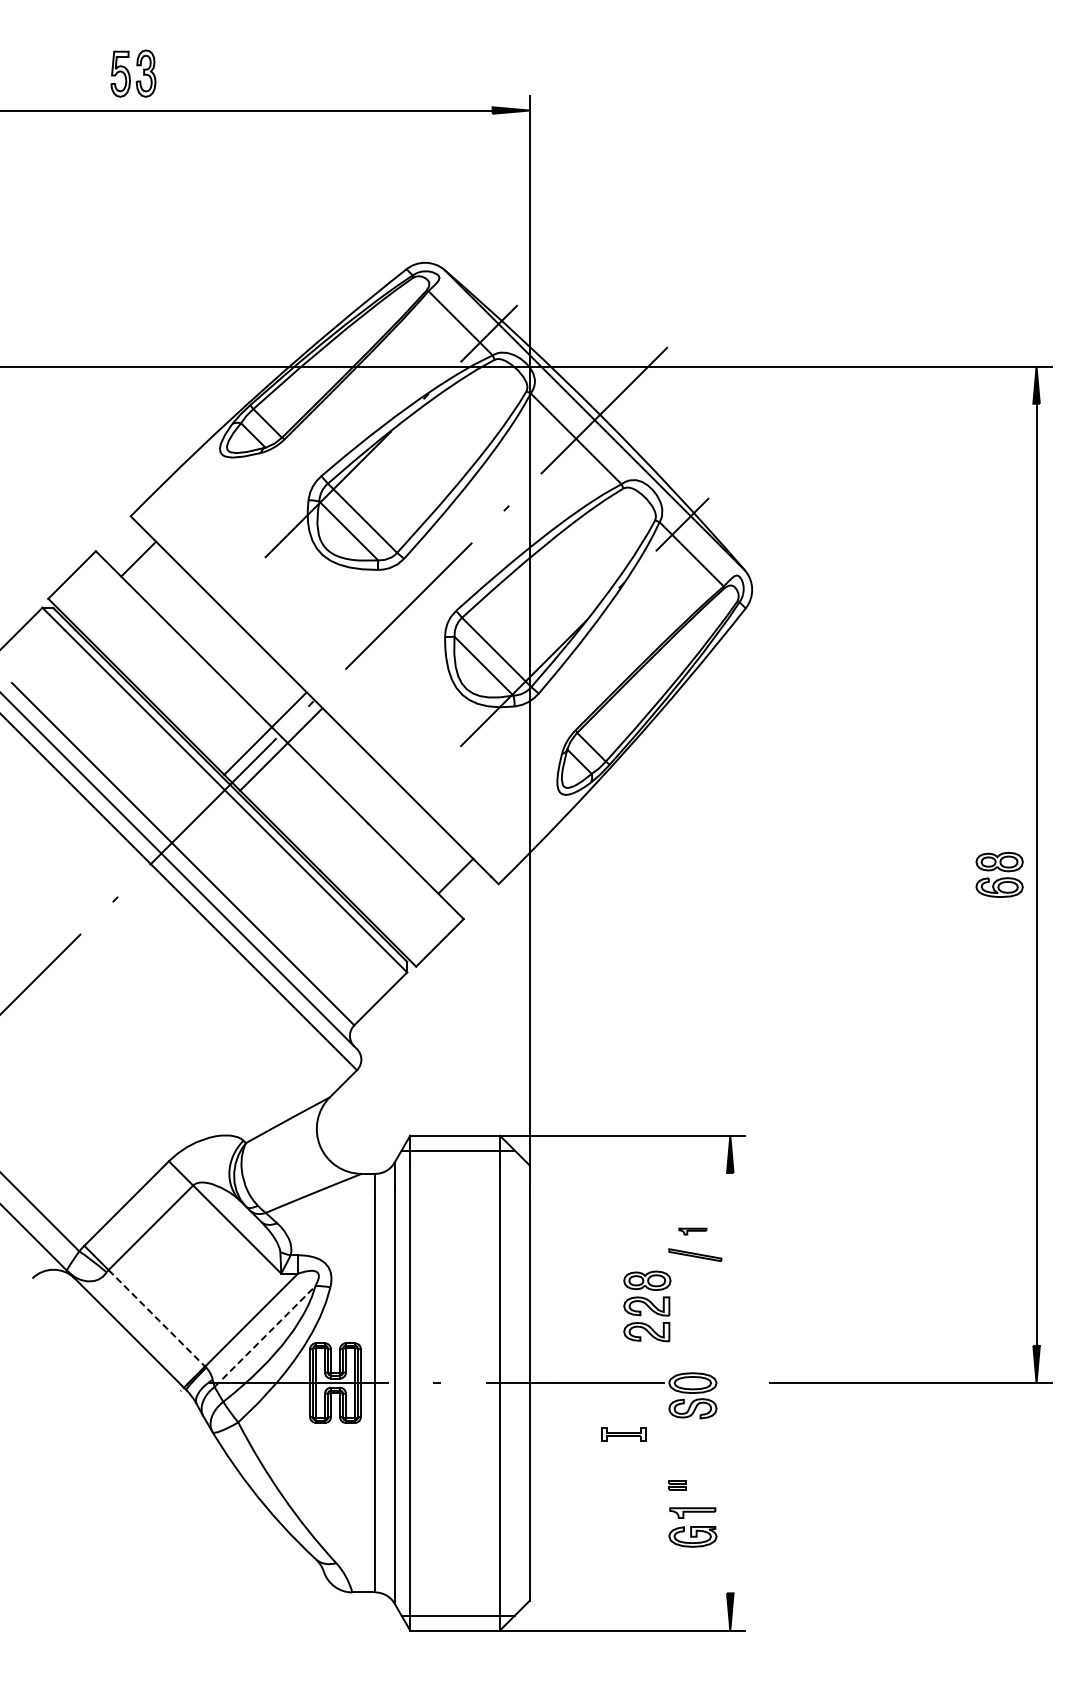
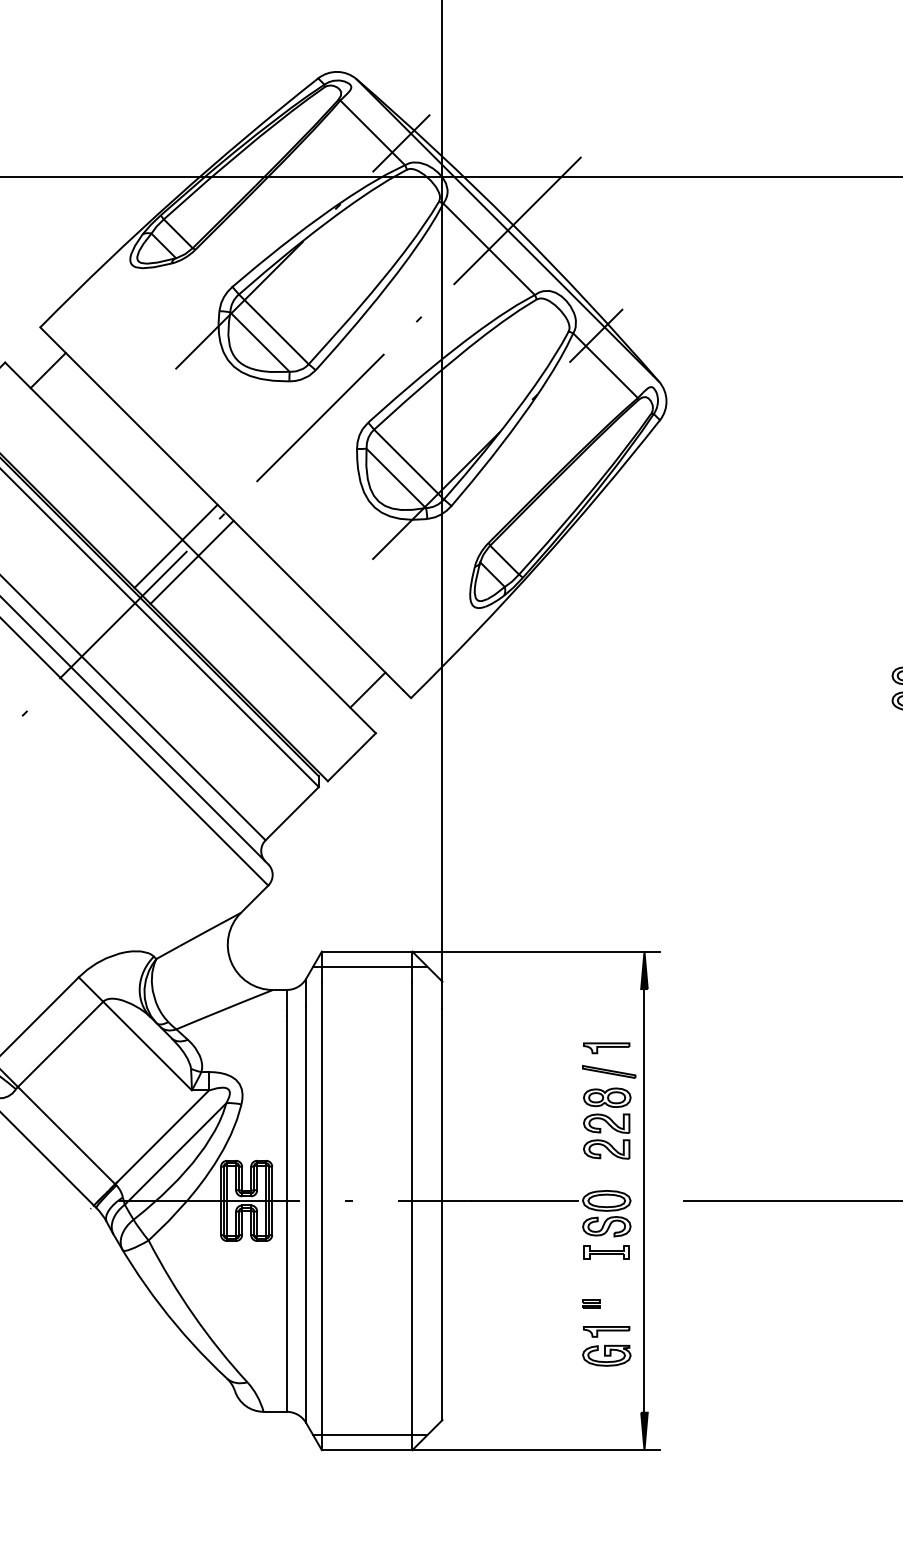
part: (692, 1231) -> (606, 1048), size x1.67
part: (647, 1306) -> (607, 1123), moved
line: (157, 1318) -> (67, 1135), dashed -> solid
line: (265, 1336) -> (176, 1153), dashed -> solid
line: (730, 1382) -> (644, 1200), added
part: (623, 1434) -> (606, 1252), moved

